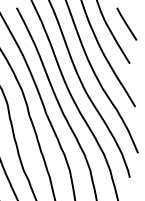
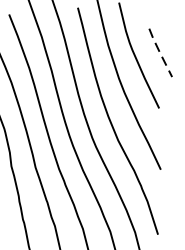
line: (126, 24) -> (160, 53), solid -> dashed

